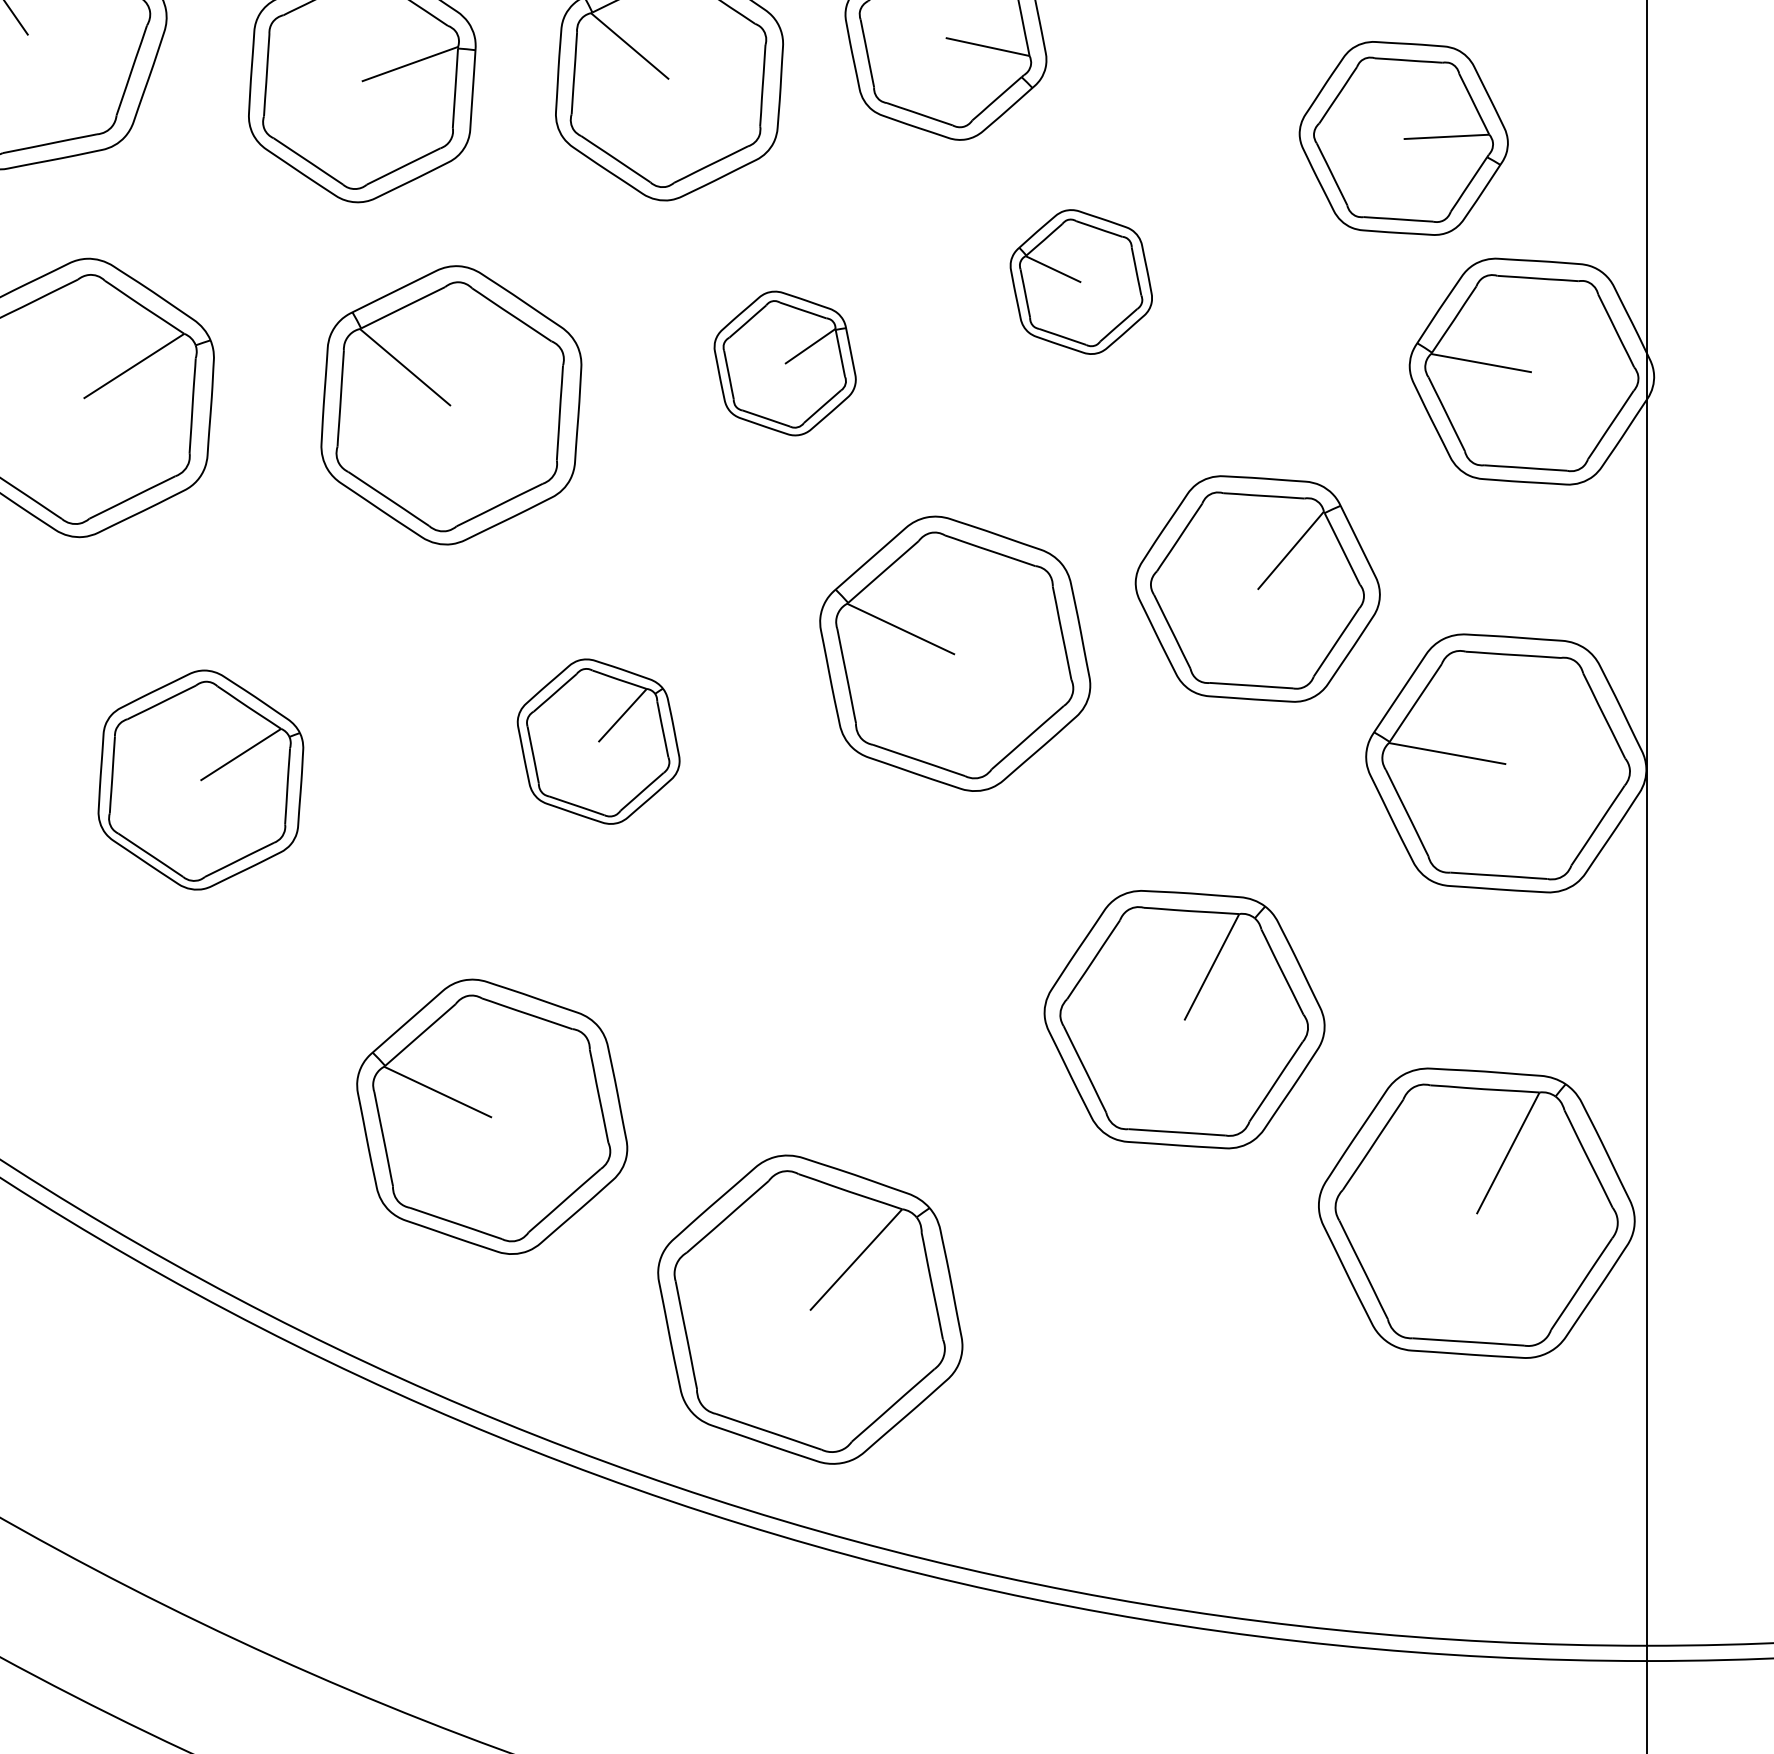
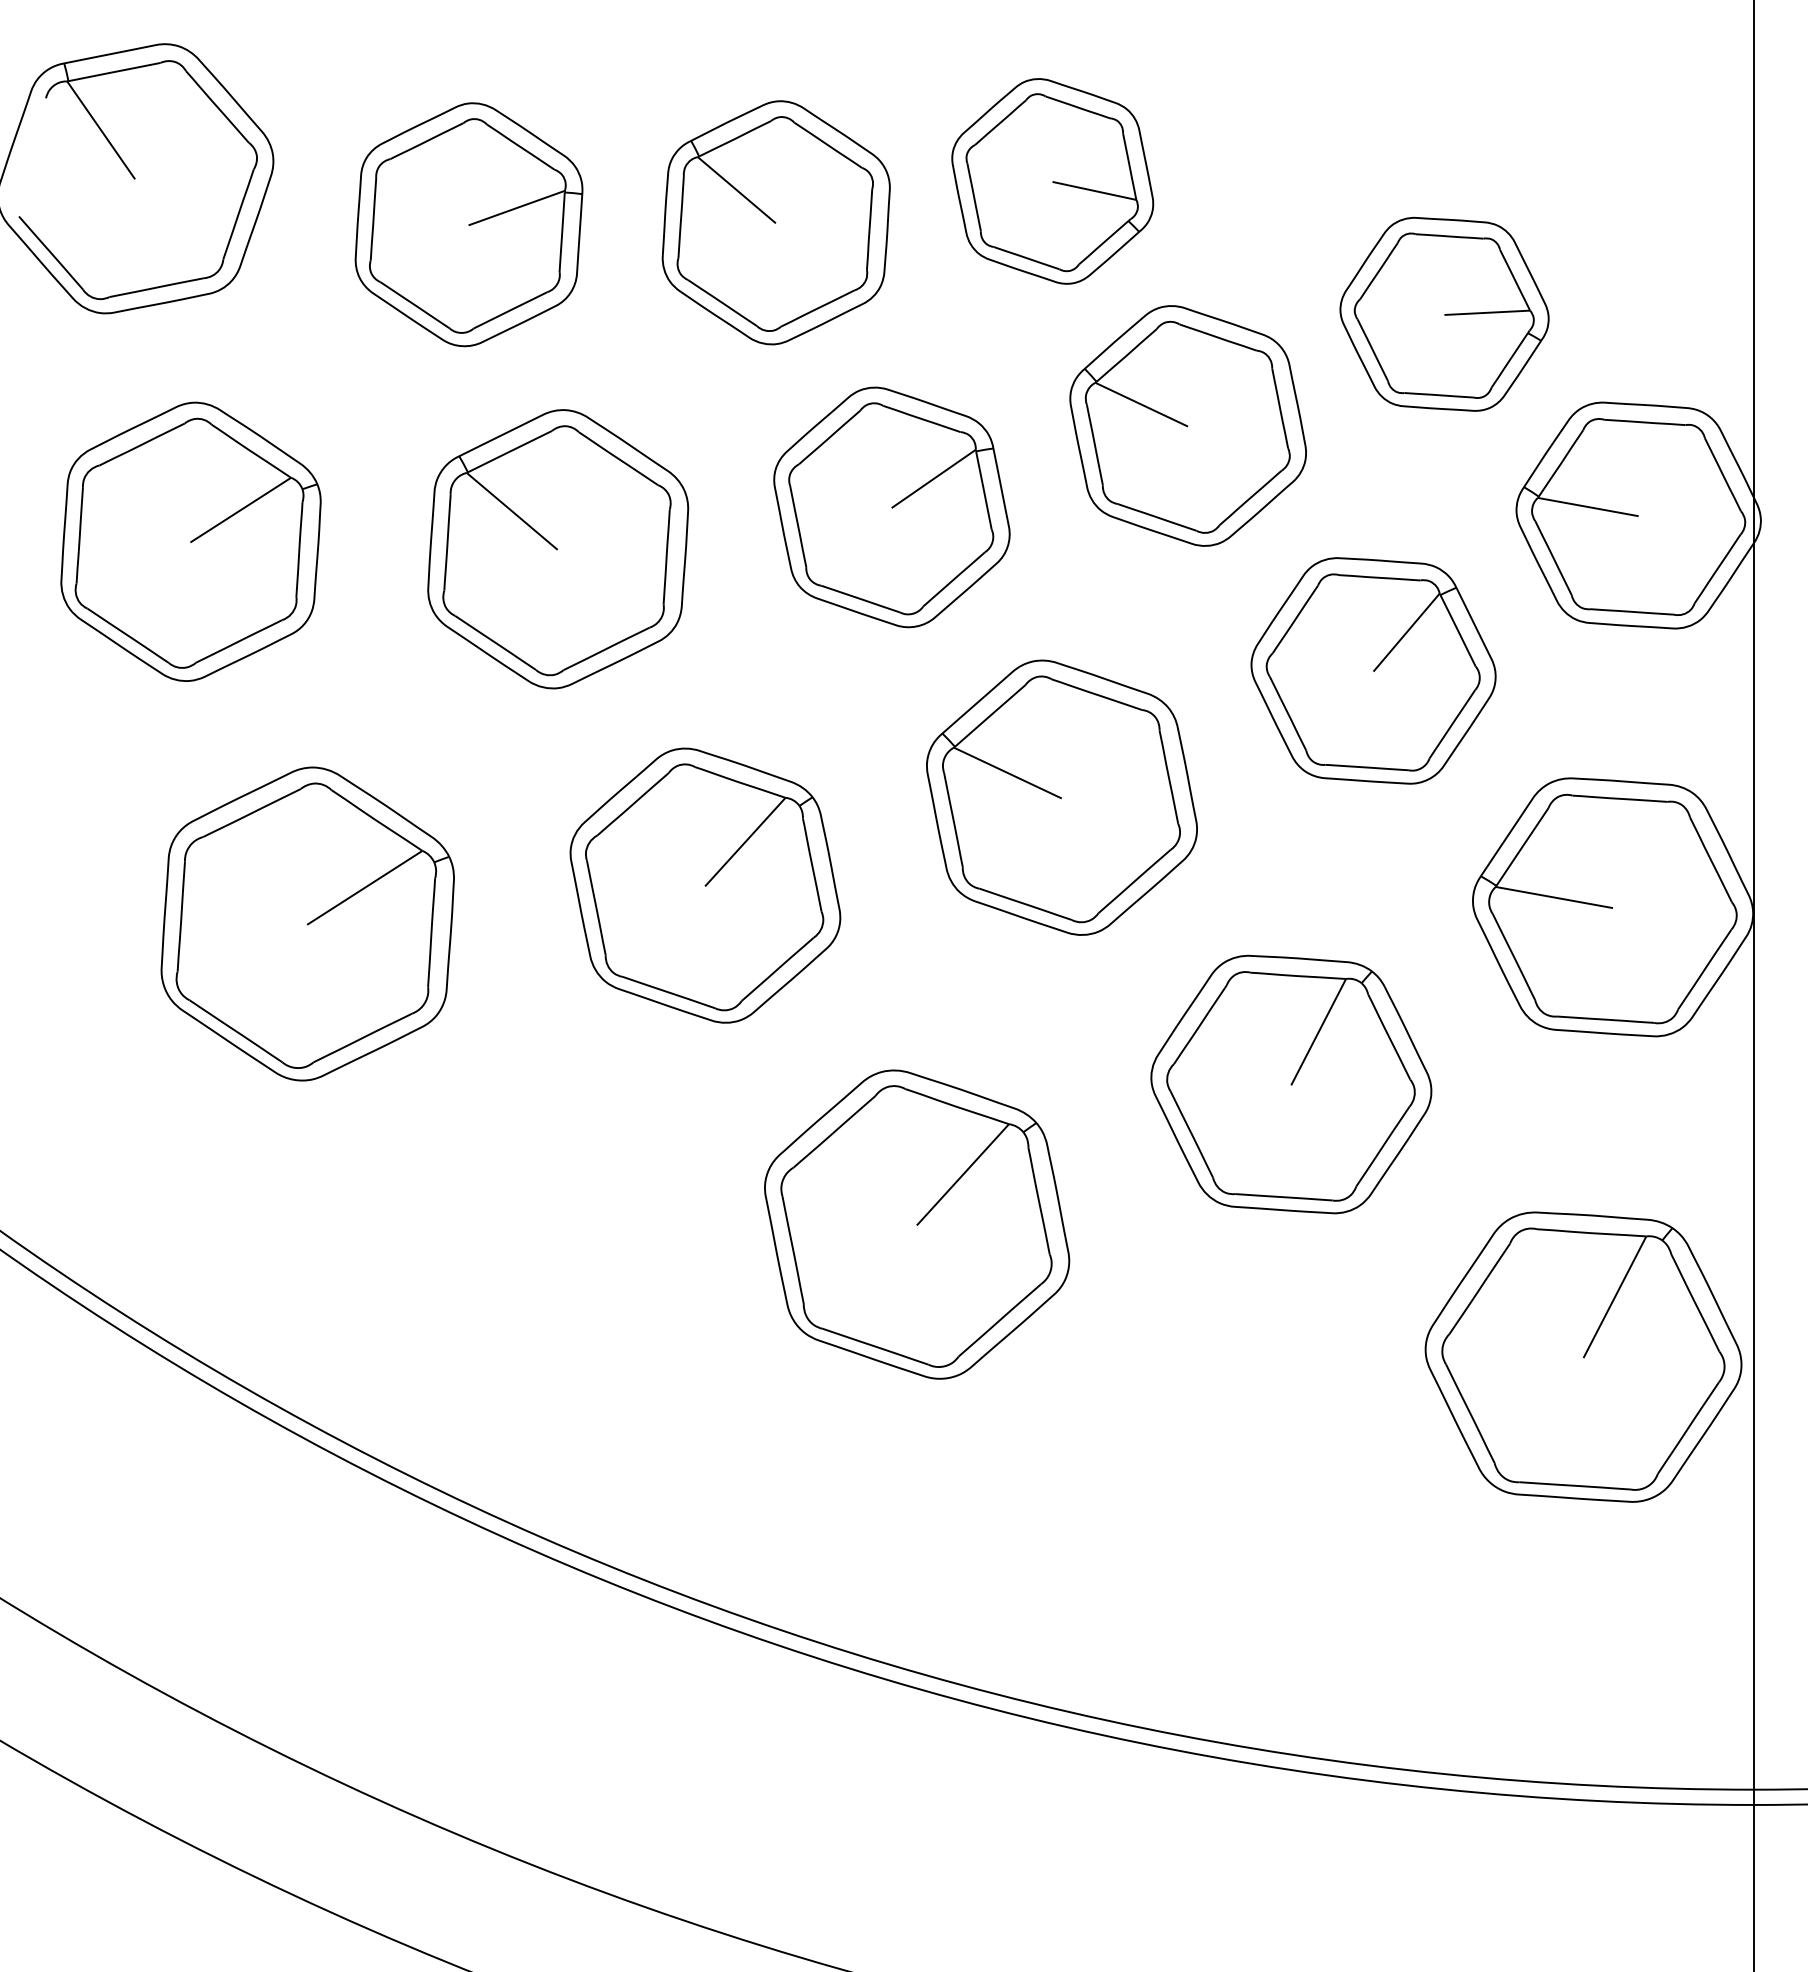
part: (1403, 137) -> (1444, 313), moved
part: (1080, 281) -> (1187, 425), size x1.67
part: (784, 363) -> (891, 507), size x1.67
part: (1257, 588) -> (1373, 670), moved
part: (598, 741) -> (705, 885), size x1.67
part: (200, 779) -> (307, 923), size x1.43
part: (1184, 1019) -> (1291, 1084), moved
part: (491, 1116) -> (598, 1260), removed
part: (810, 1309) -> (917, 1224), moved

